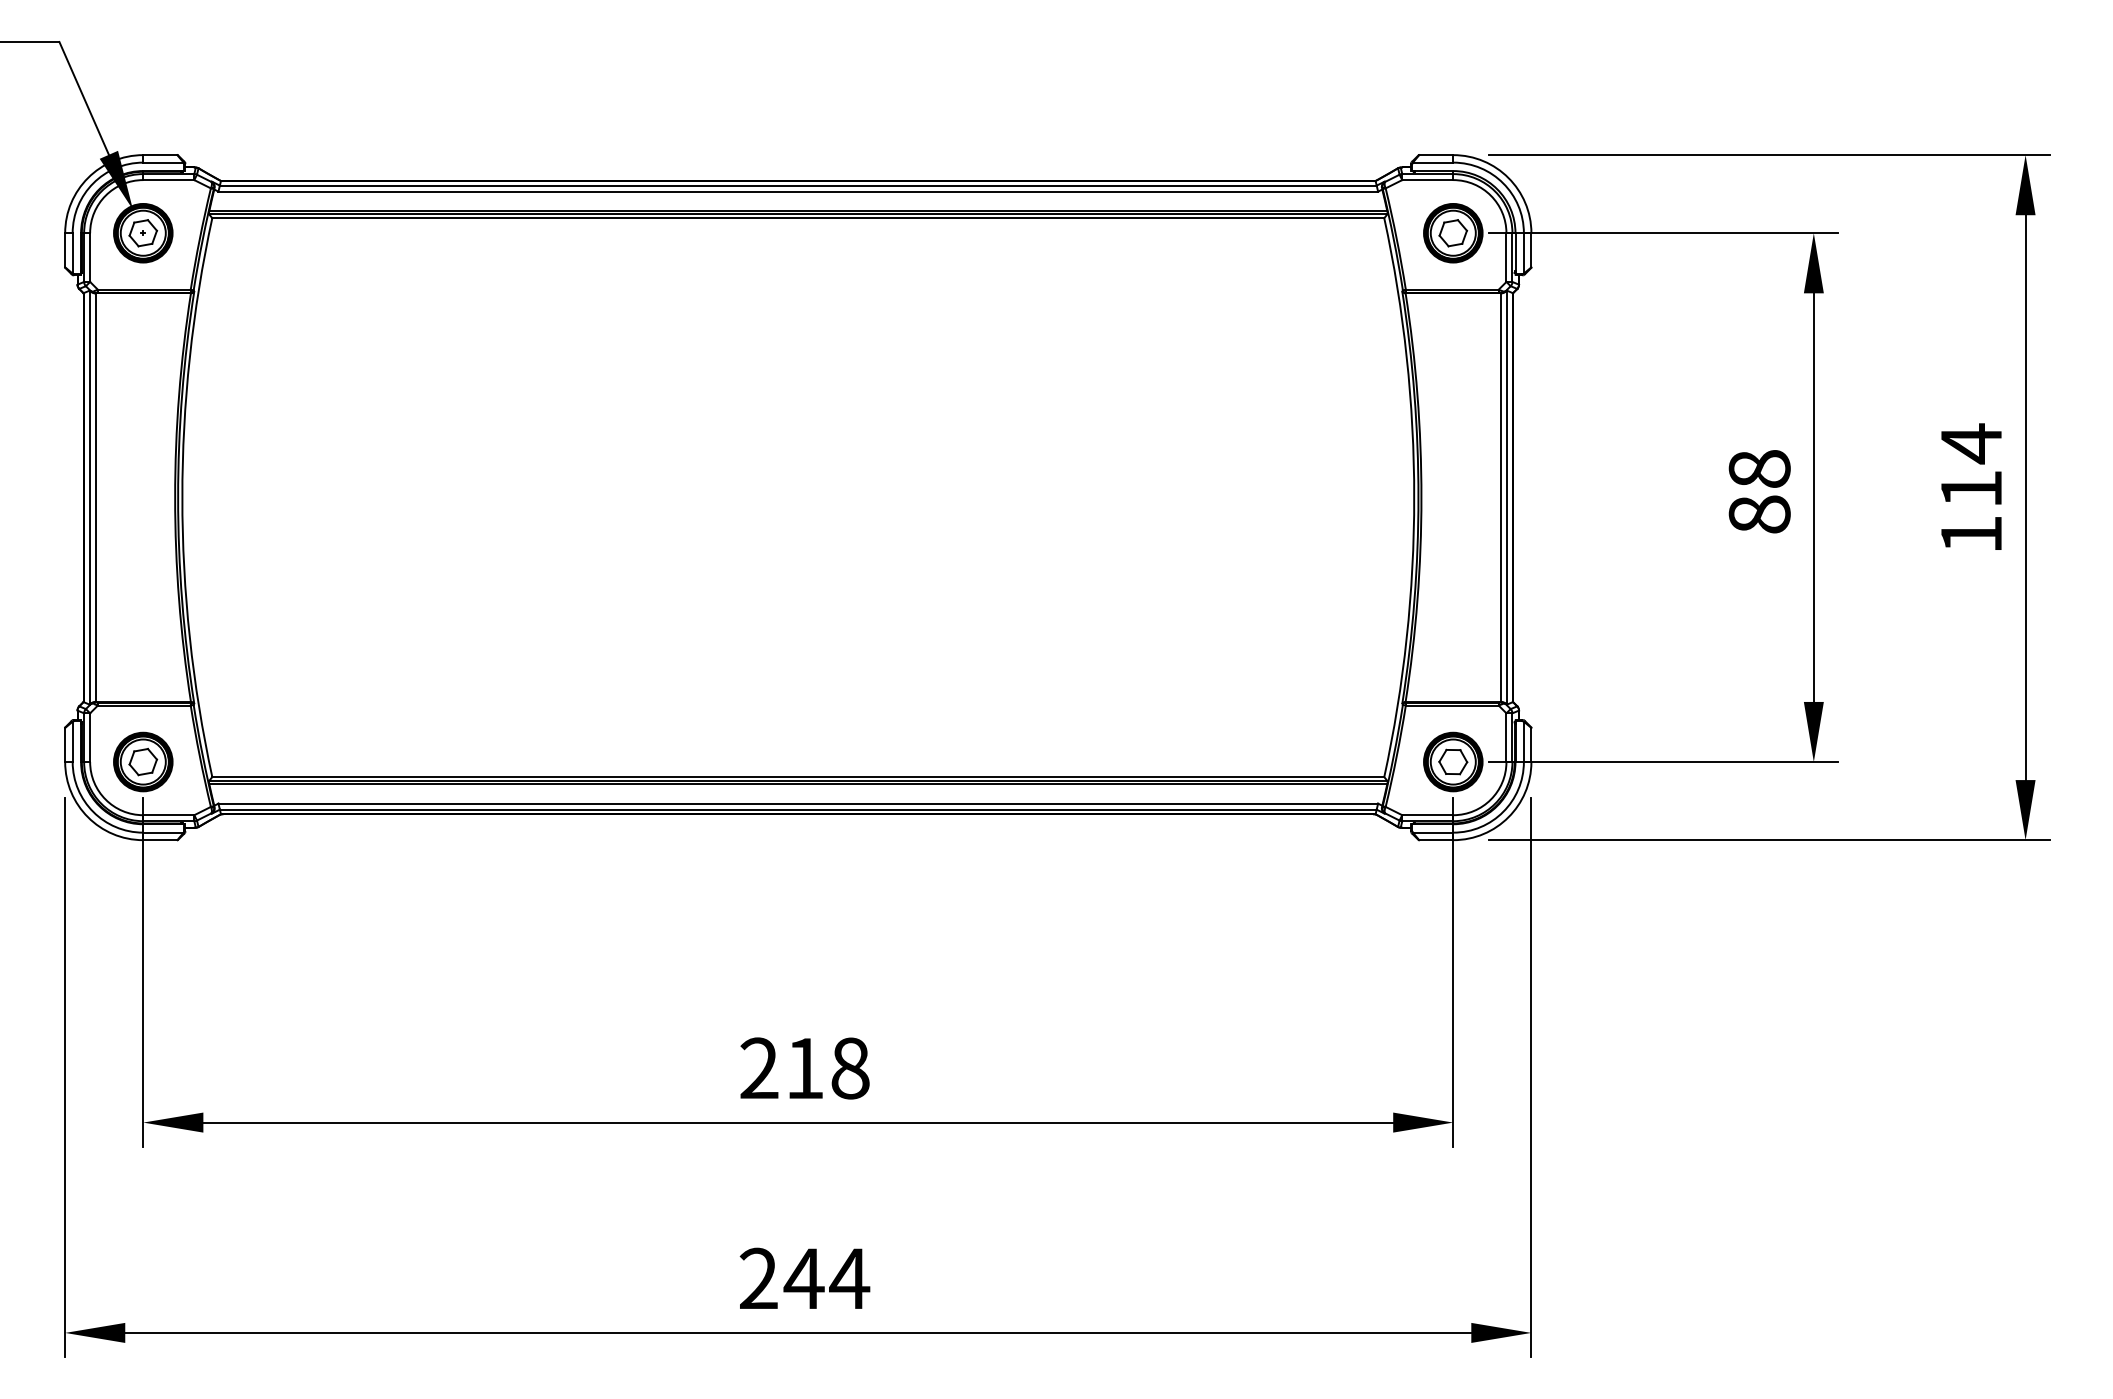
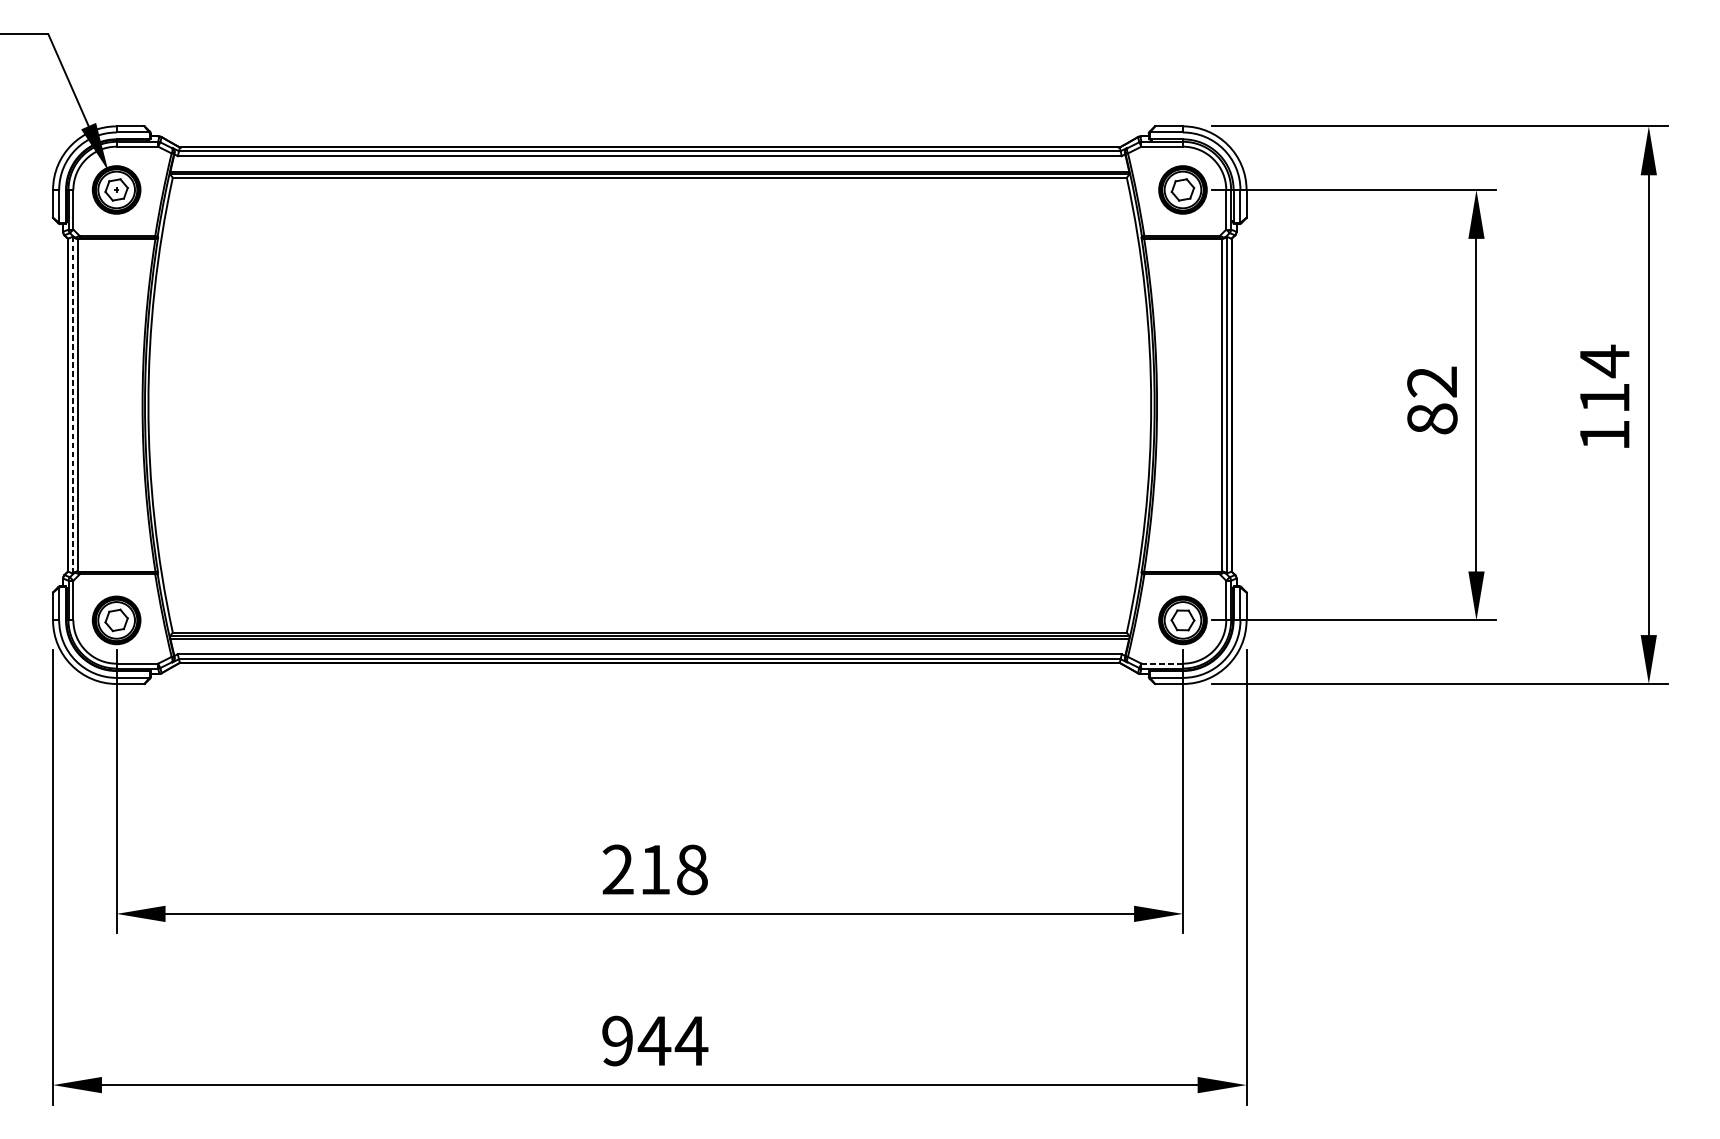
text: (1759, 469) -> (1432, 382), 88 -> 82
line: (89, 497) -> (72, 405), solid -> dashed
line: (1427, 815) -> (1161, 663), solid -> dashed
text: (758, 1278) -> (617, 1040), 244 -> 944

